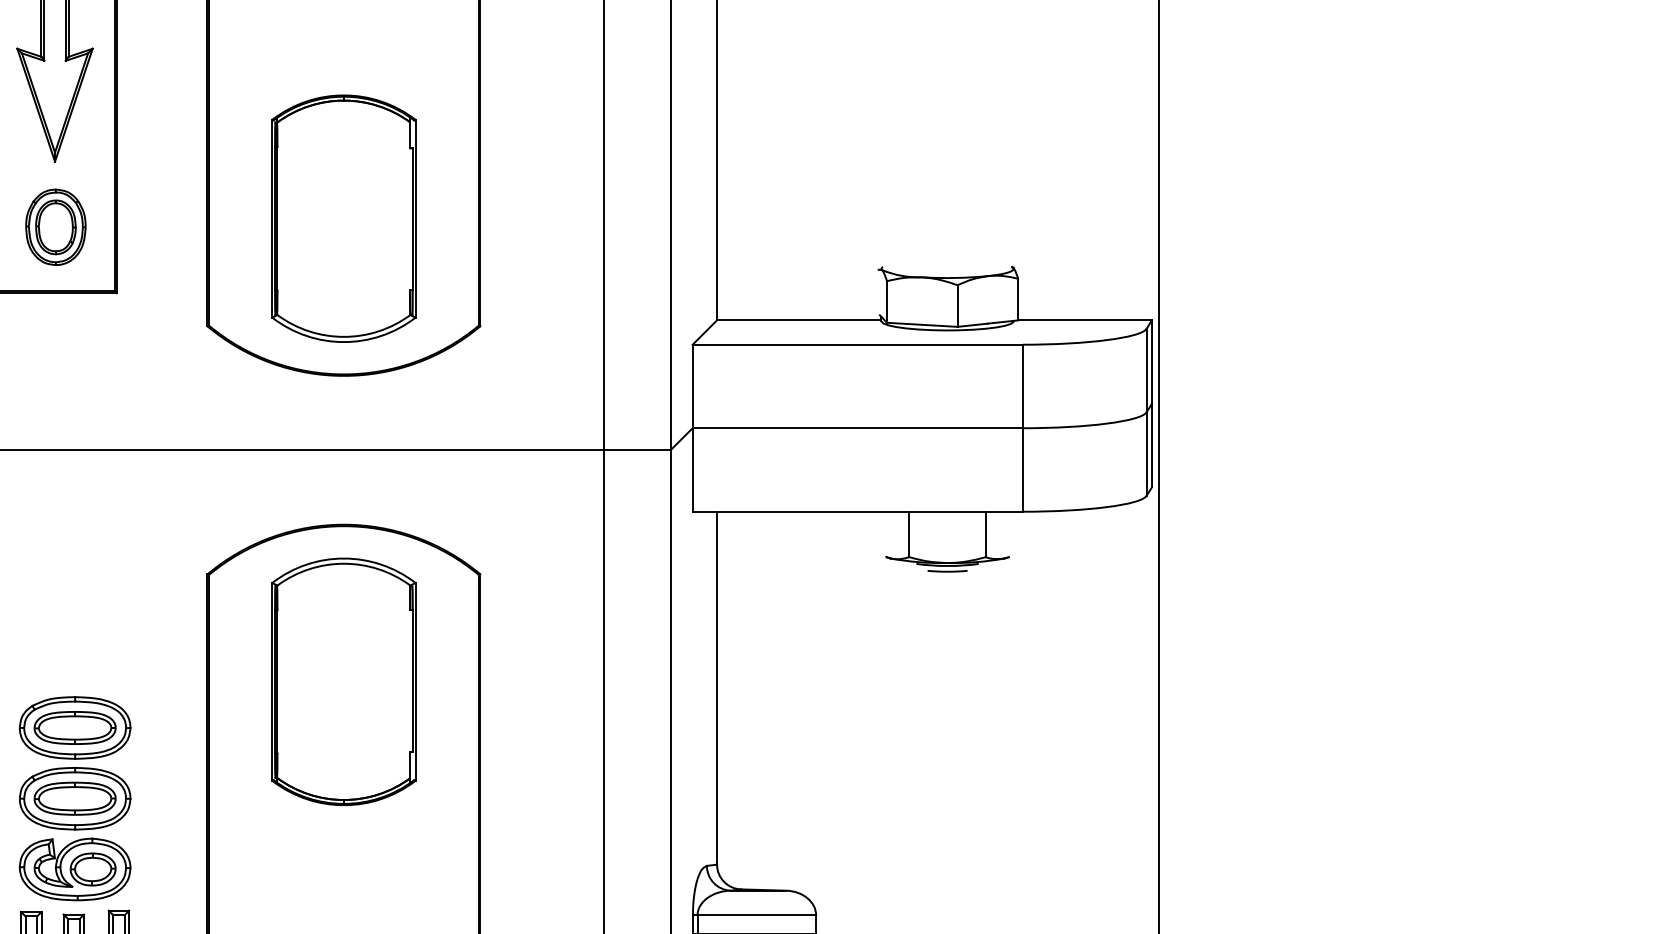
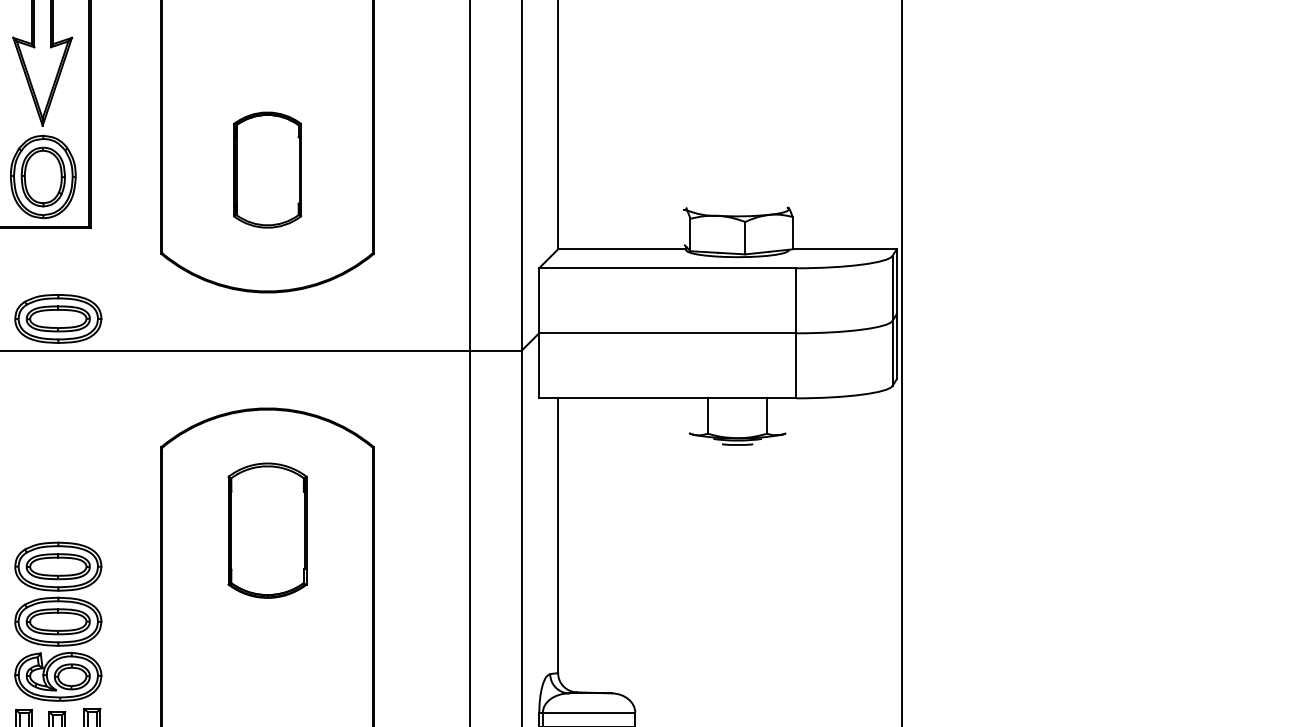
part: (343, 218) -> (267, 170), size x0.6
part: (55, 226) -> (43, 176), size x1.4
part: (75, 409) -> (58, 318), added
part: (343, 681) -> (267, 530), size x0.7

